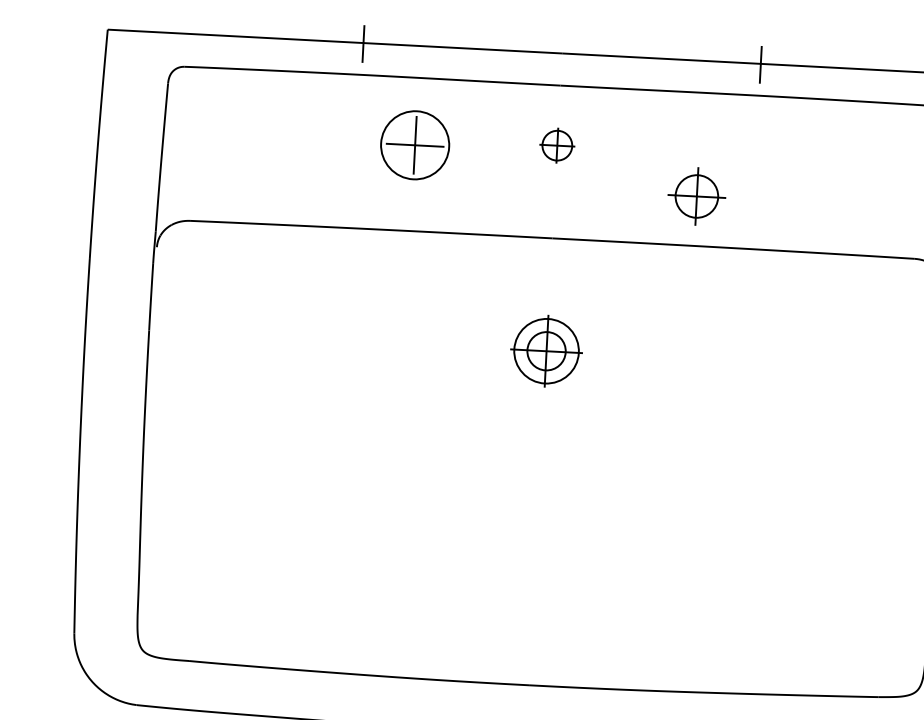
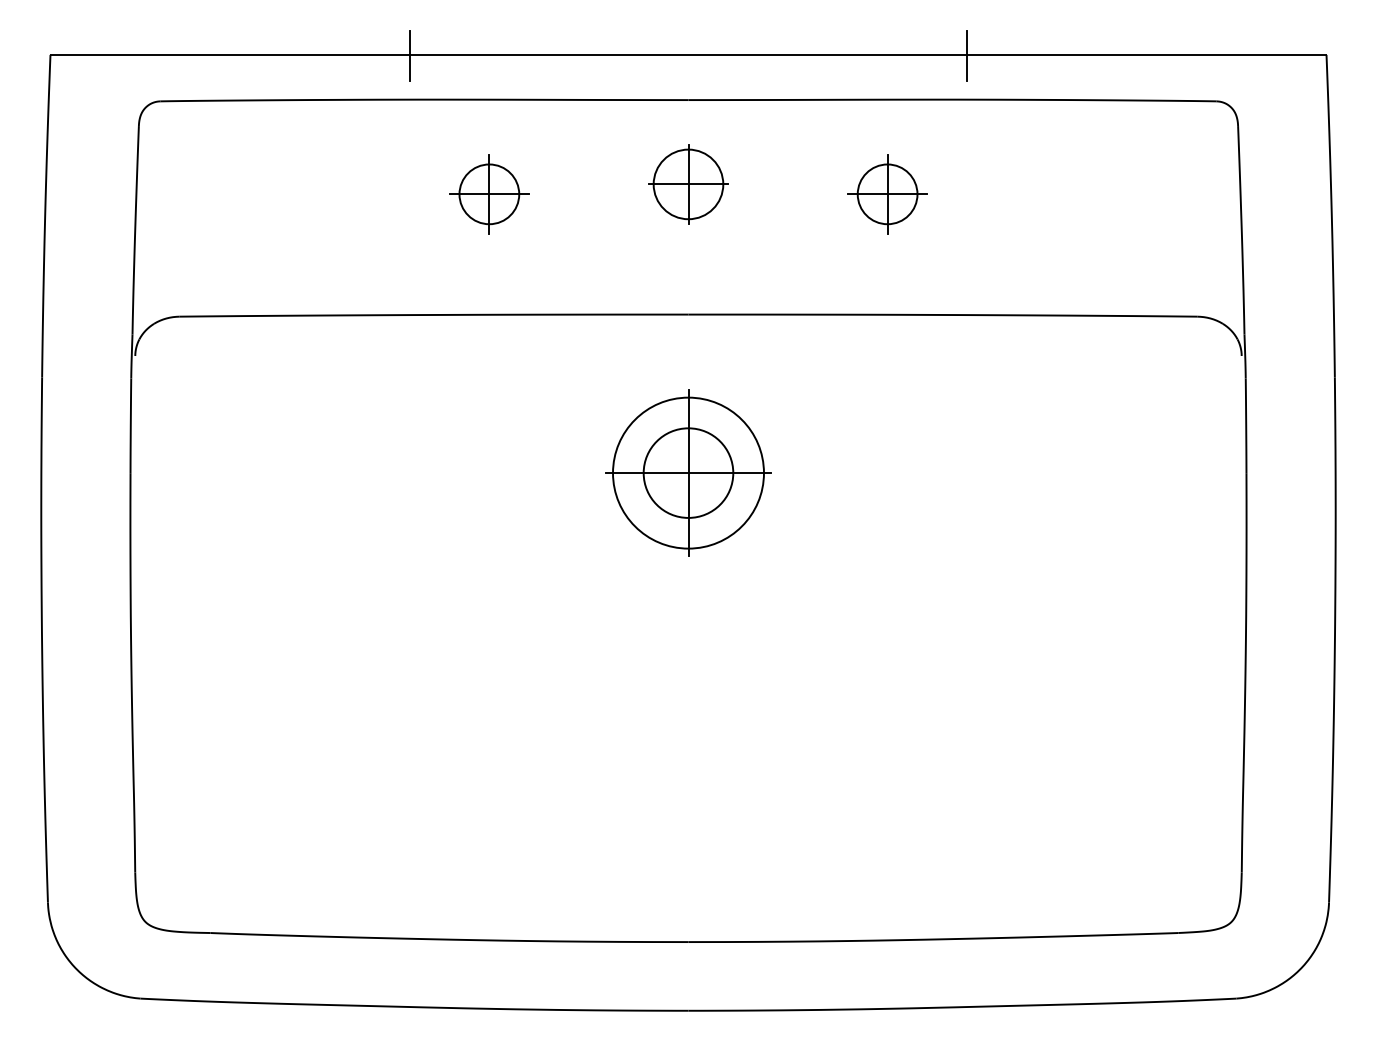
circle: (415, 145) -> (489, 194), size x0.62
part: (557, 145) -> (688, 184), size x1.67
part: (696, 196) -> (887, 194), moved
part: (546, 350) -> (688, 472), size x1.67

